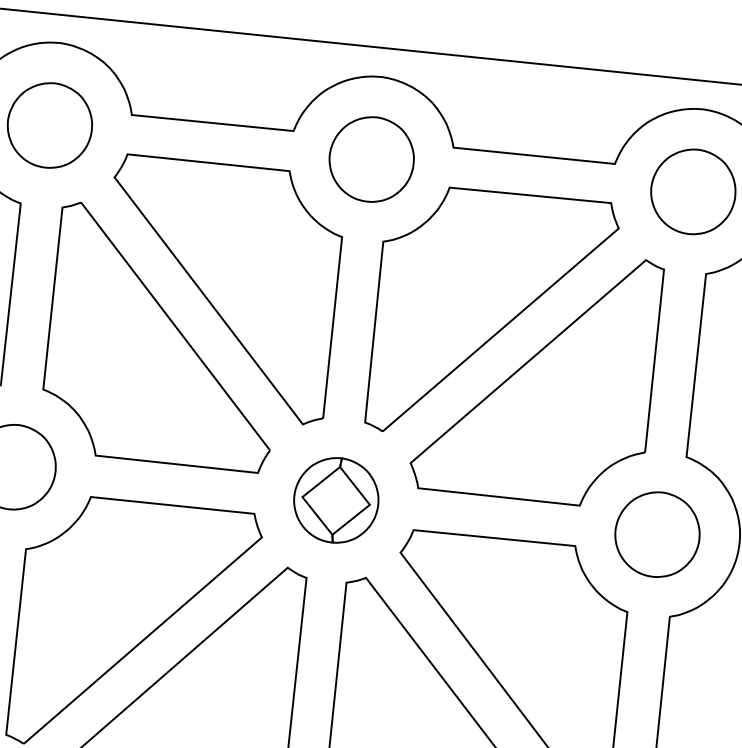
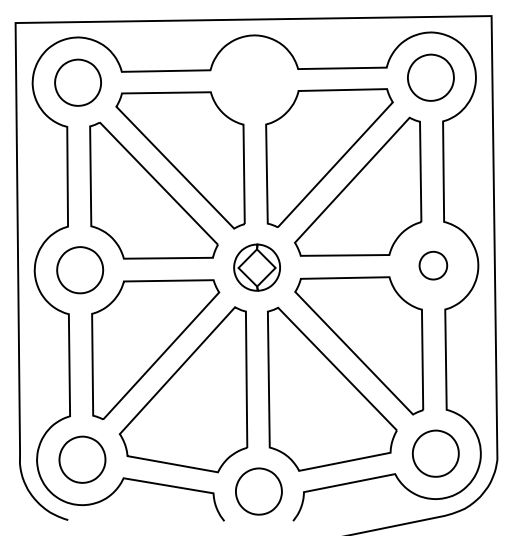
part: (371, 159) -> (254, 80), removed
part: (657, 534) -> (433, 265), size x0.6

